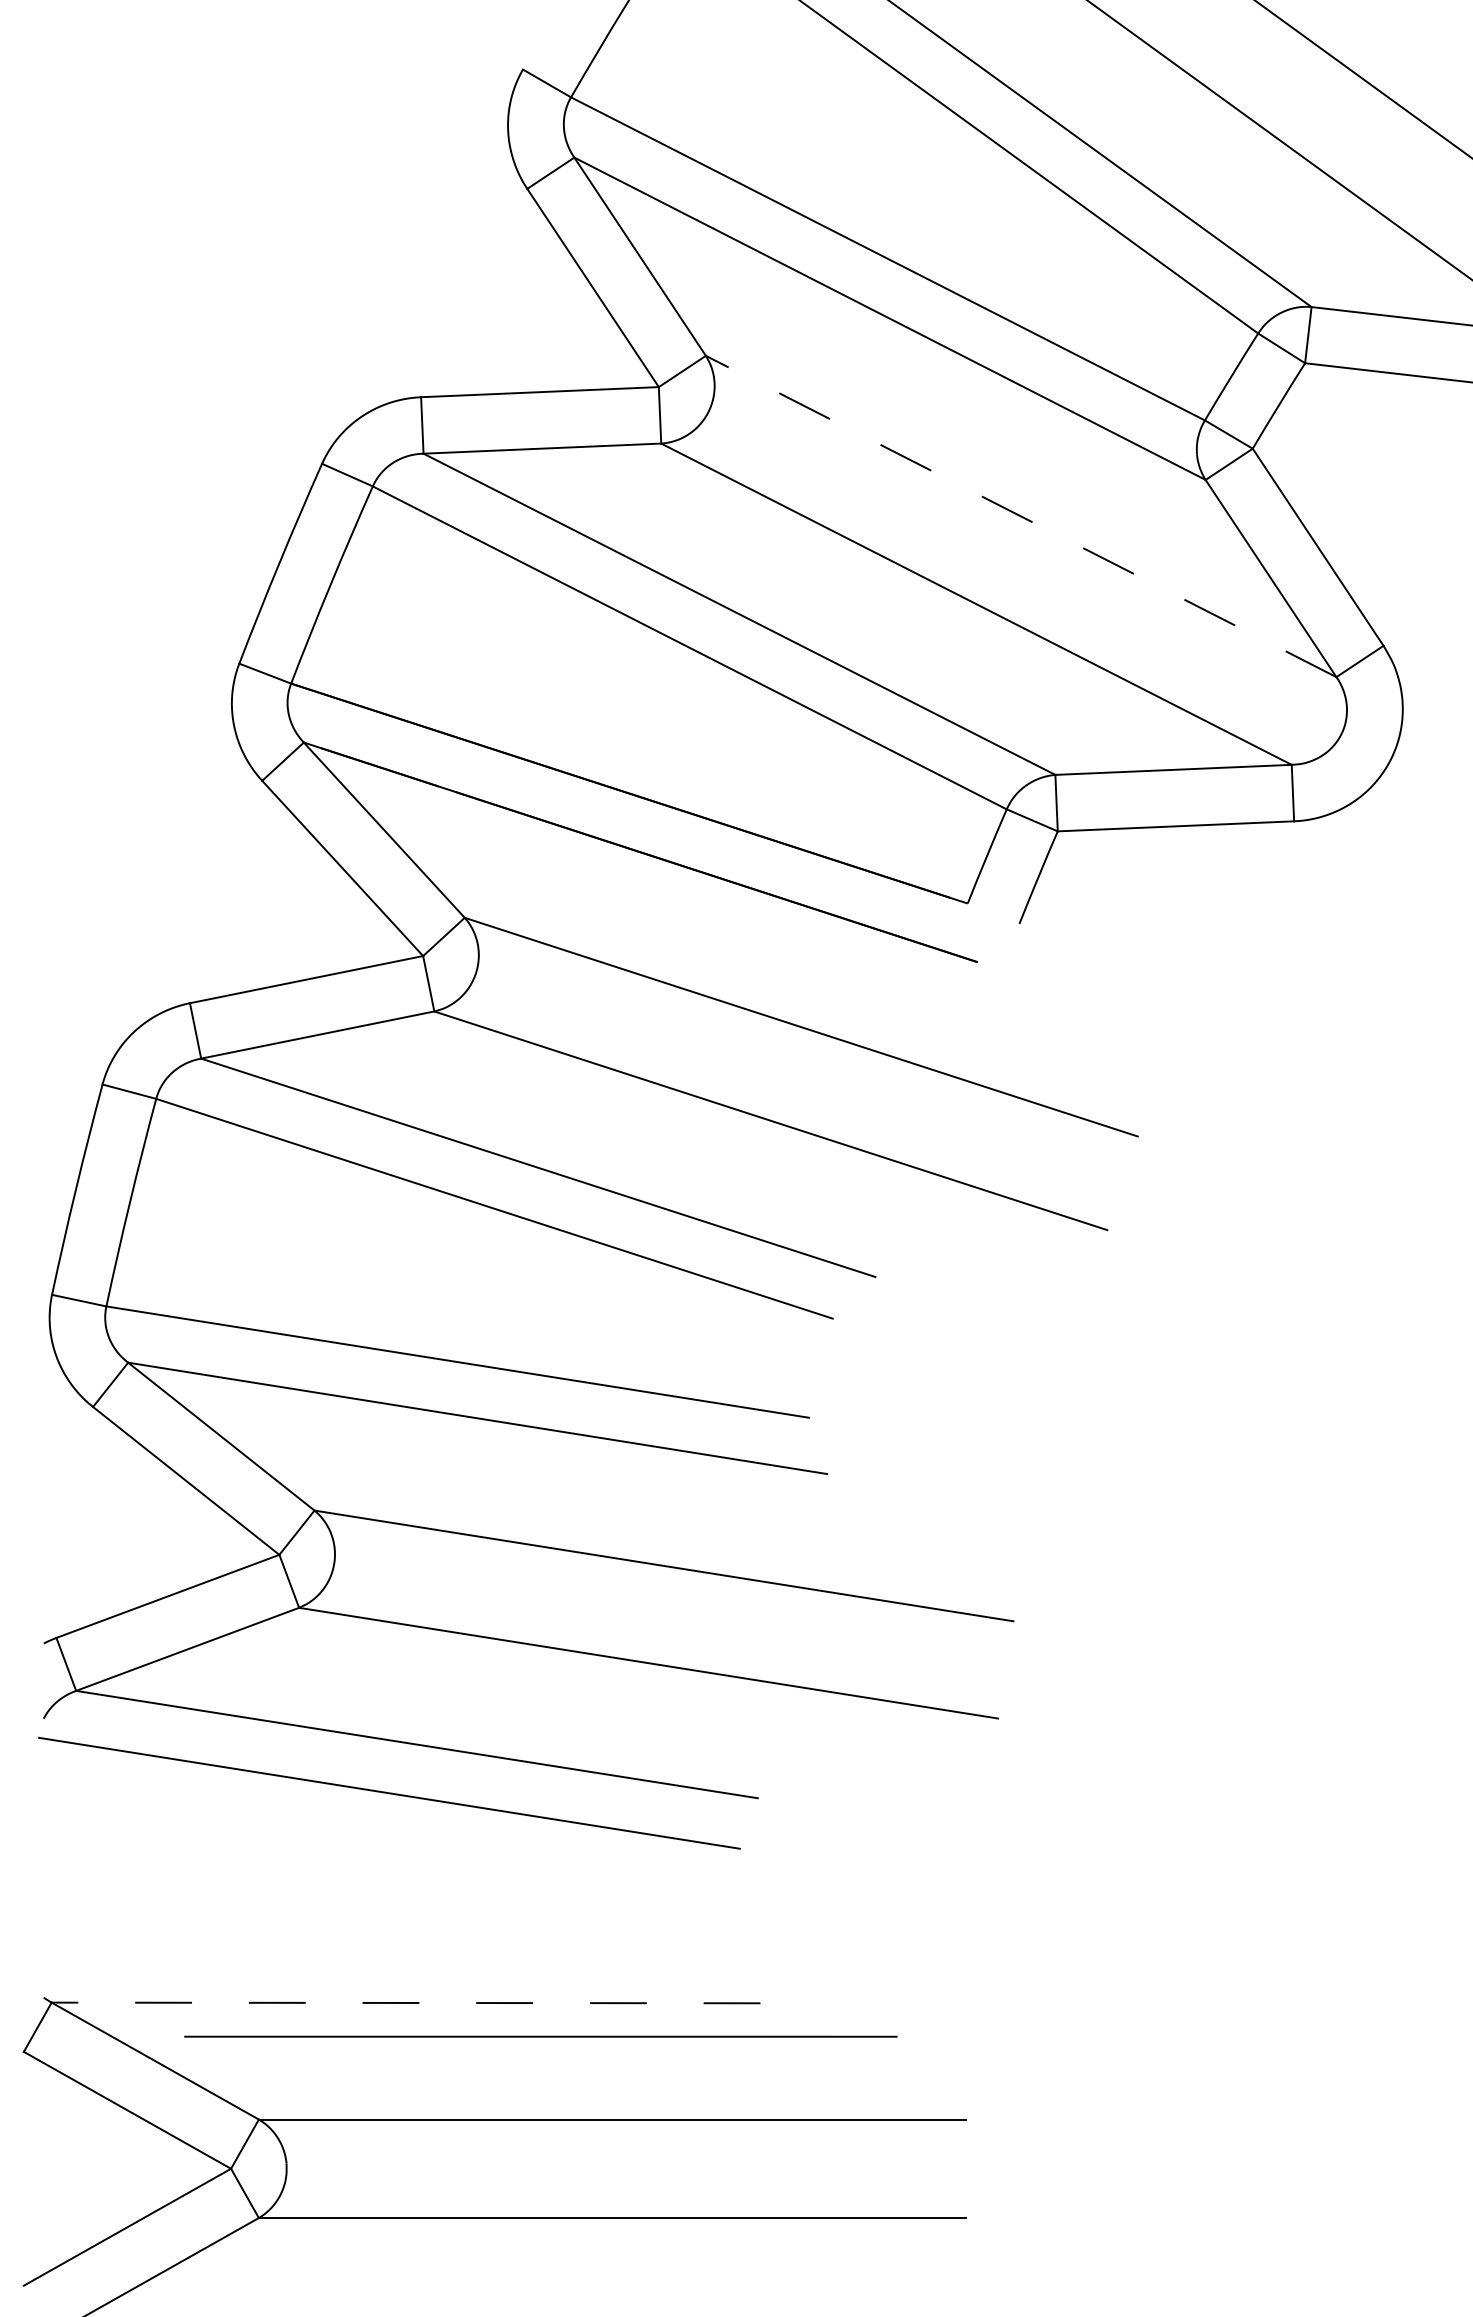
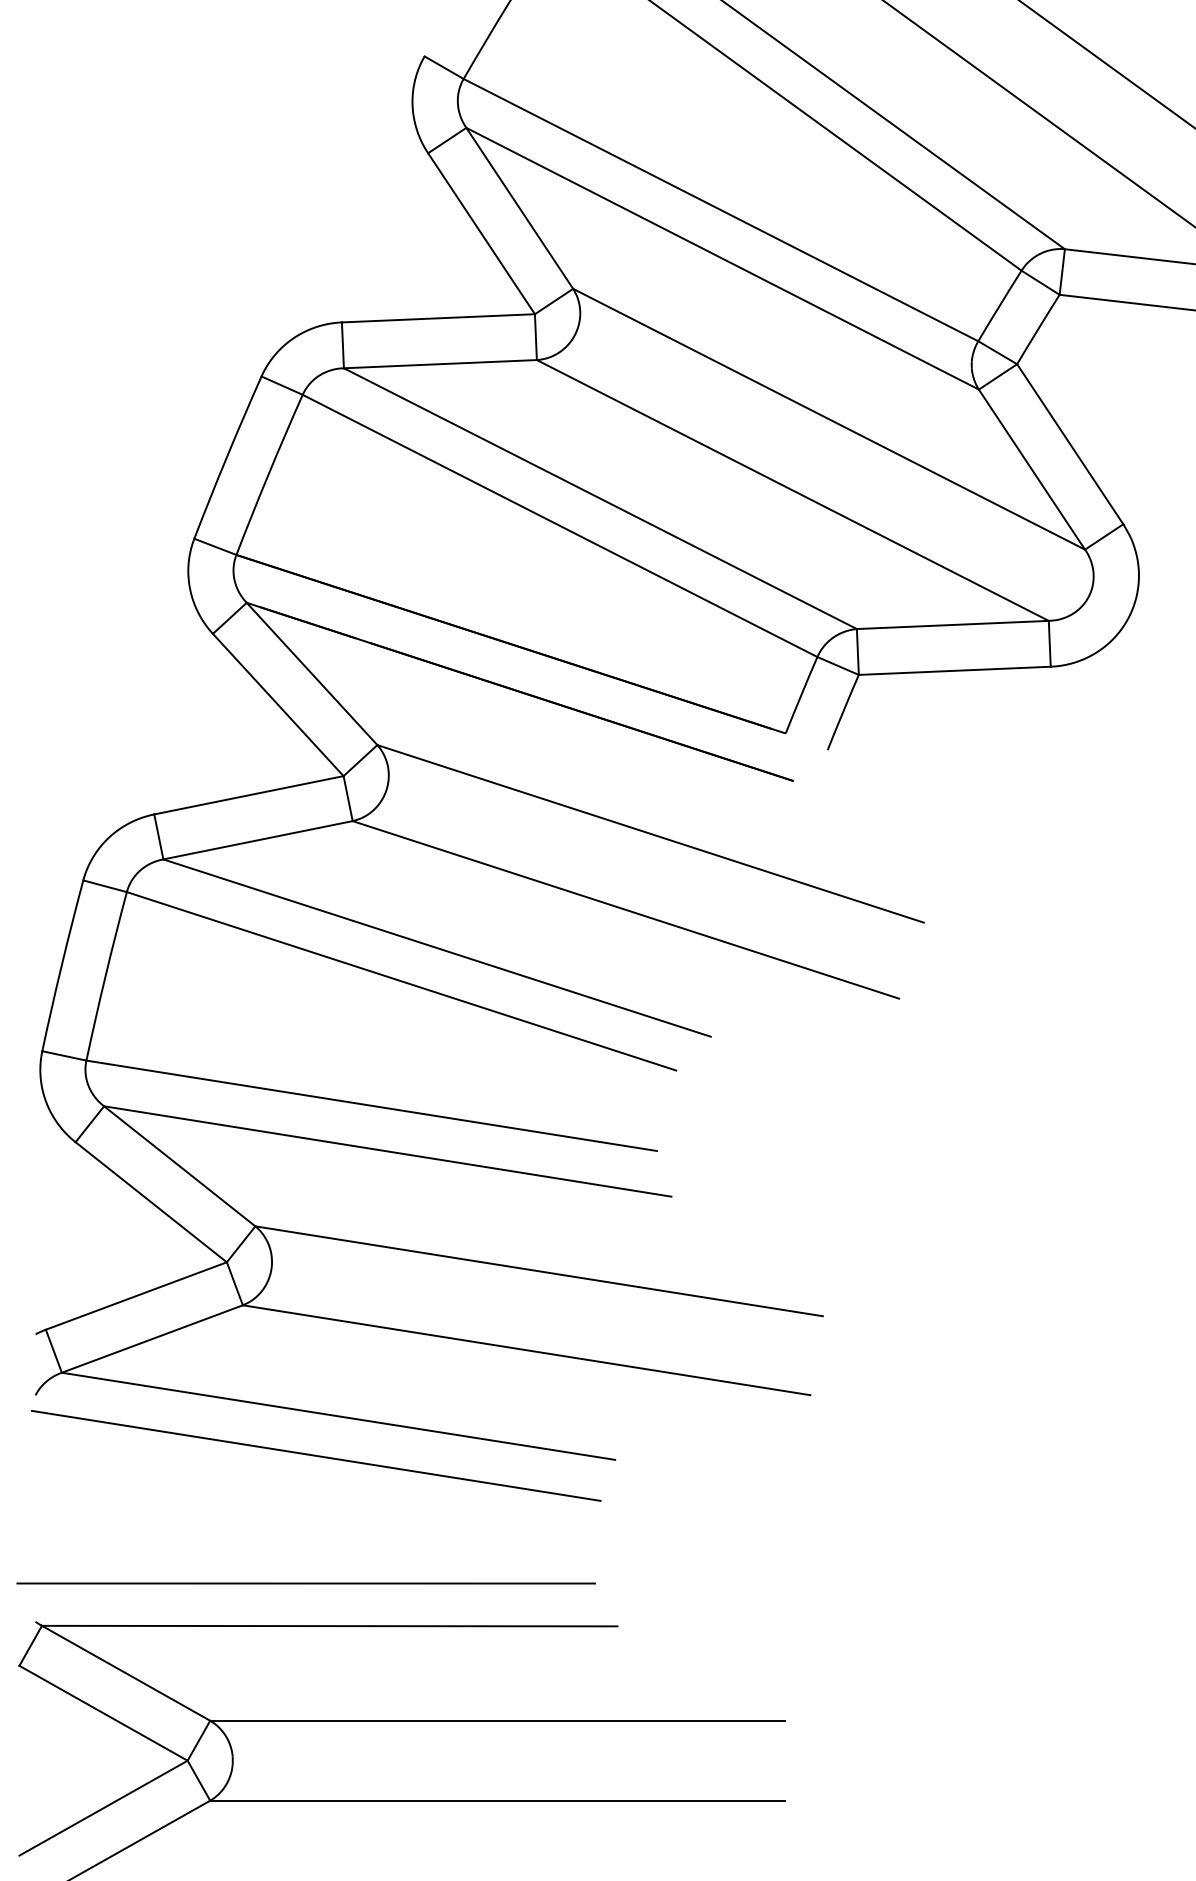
line: (1020, 516) -> (828, 419), dashed -> solid
line: (405, 2003) -> (329, 1626), dashed -> solid
line: (540, 2036) -> (305, 1583), moved

